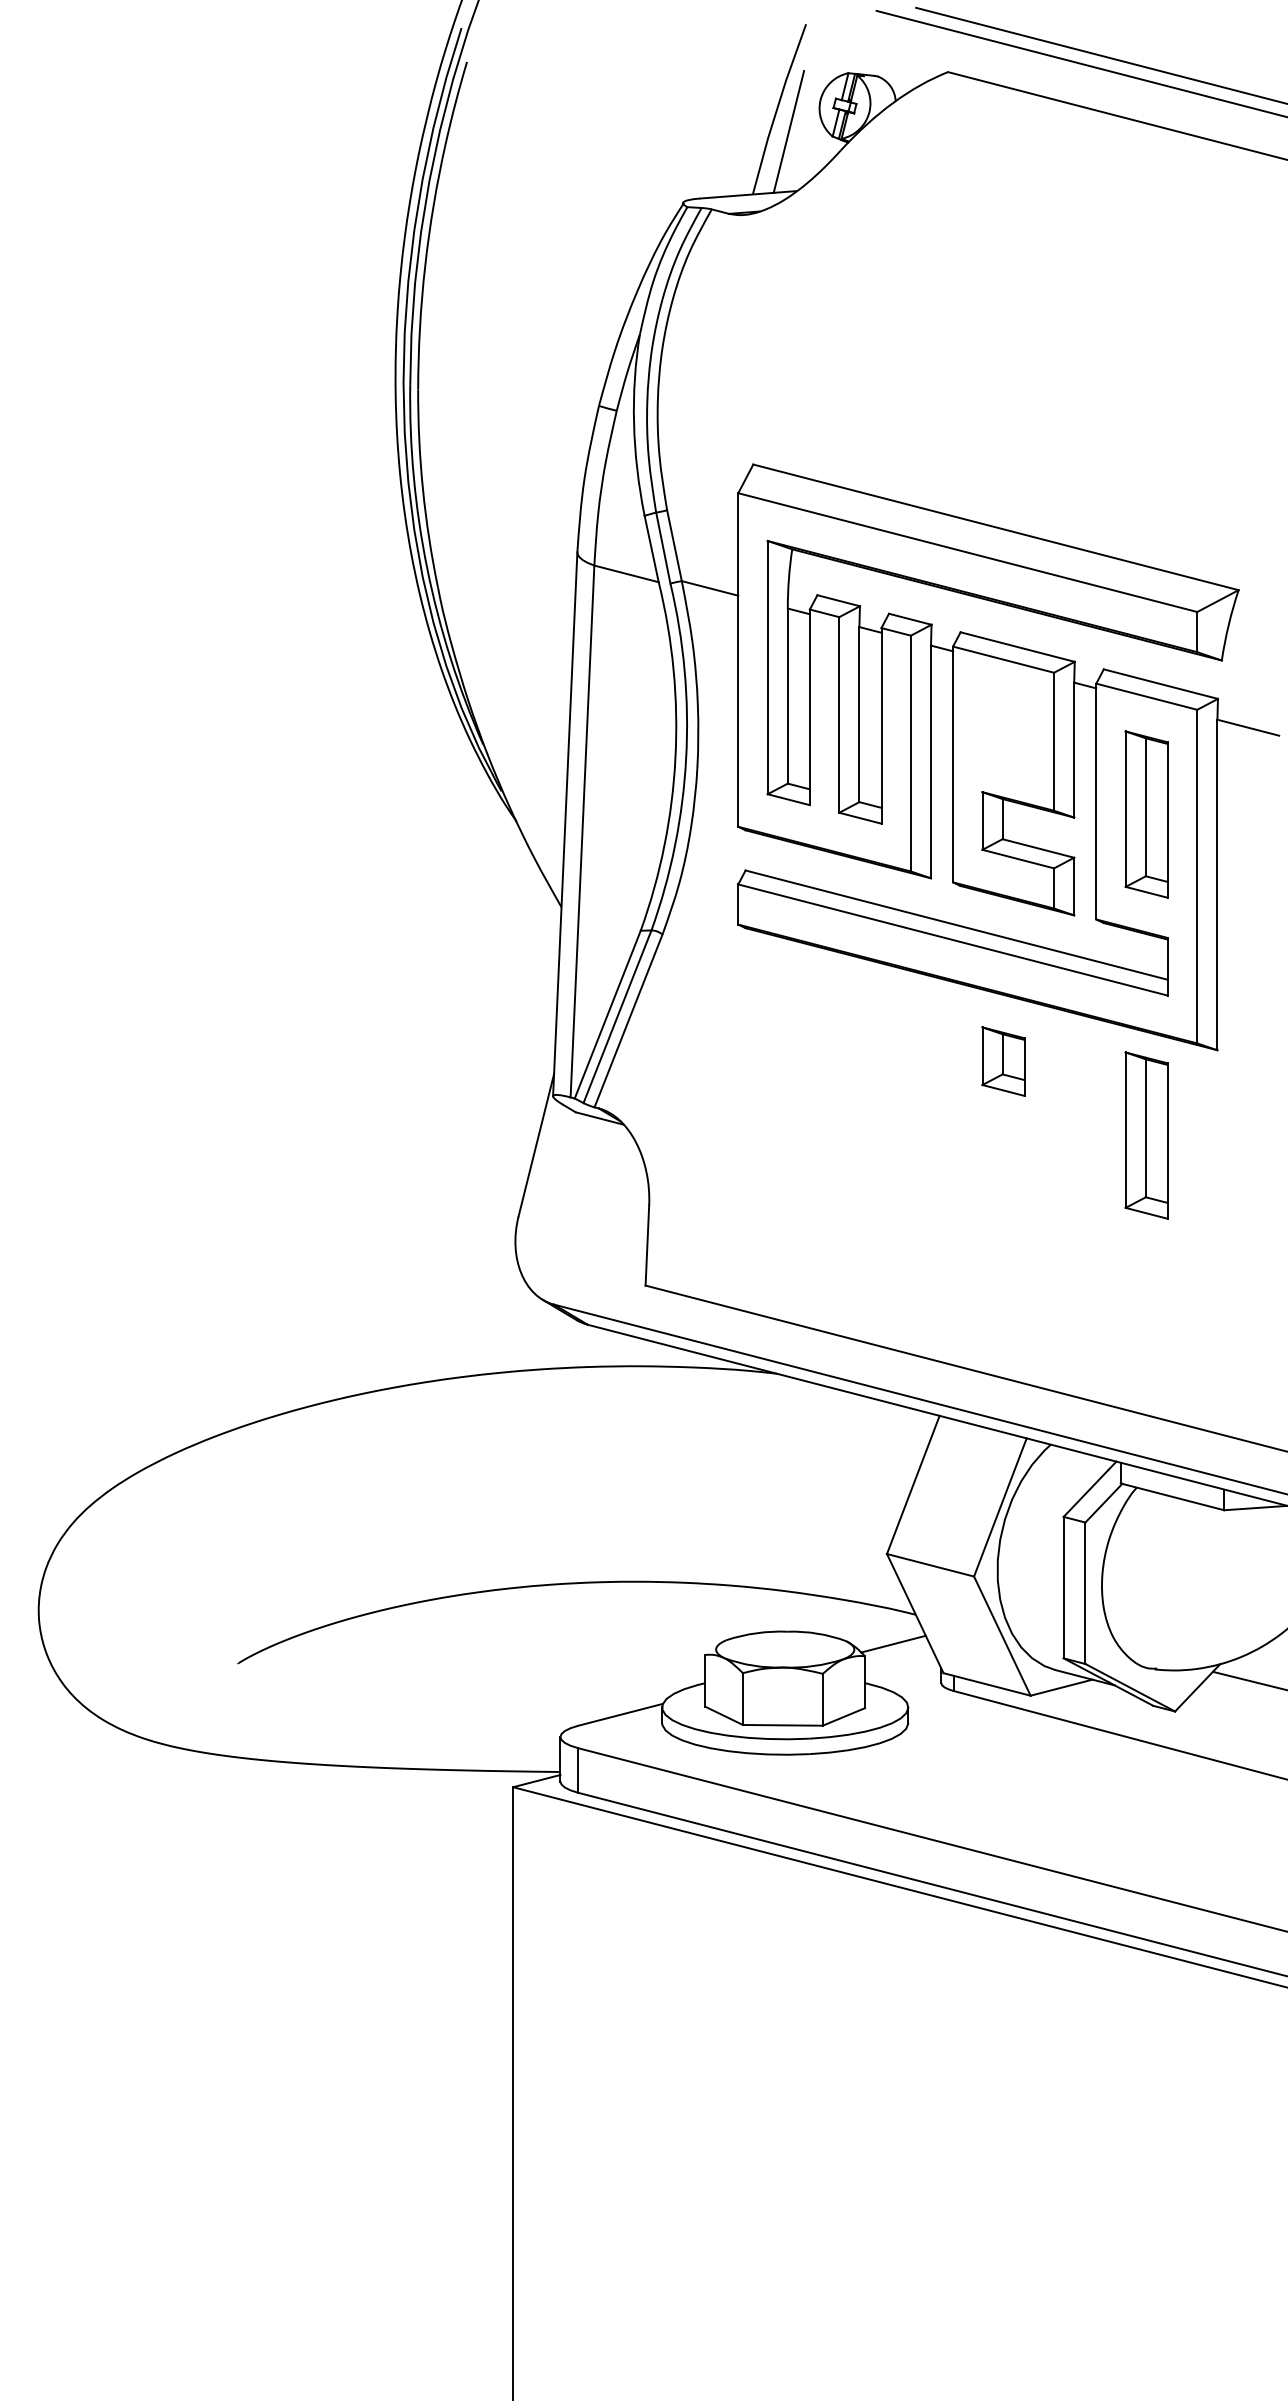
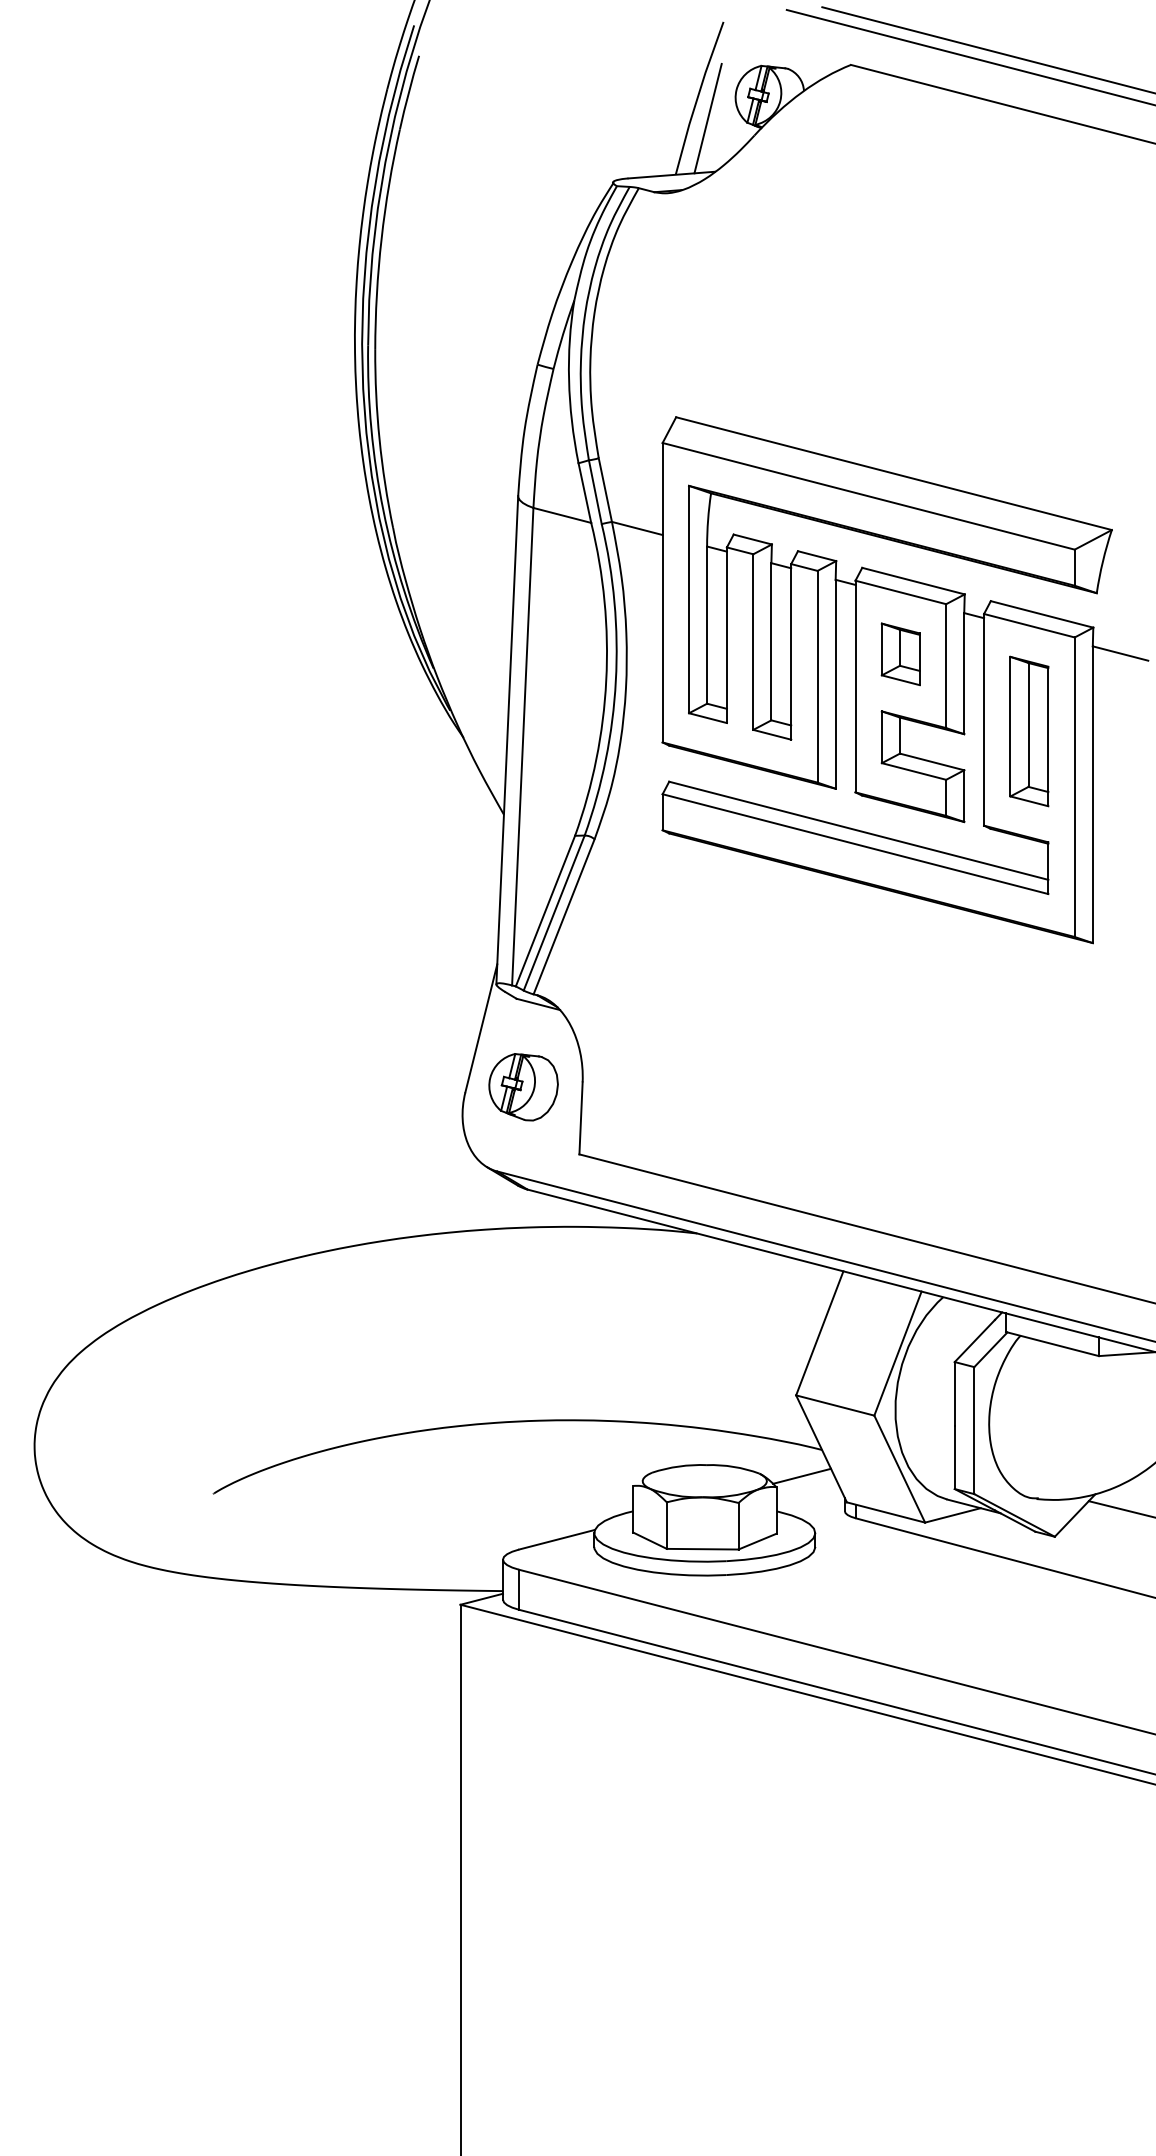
part: (1003, 1061) -> (900, 654), moved
part: (1146, 1135) -> (1029, 1019), removed
part: (583, 1210) -> (523, 1086), added

